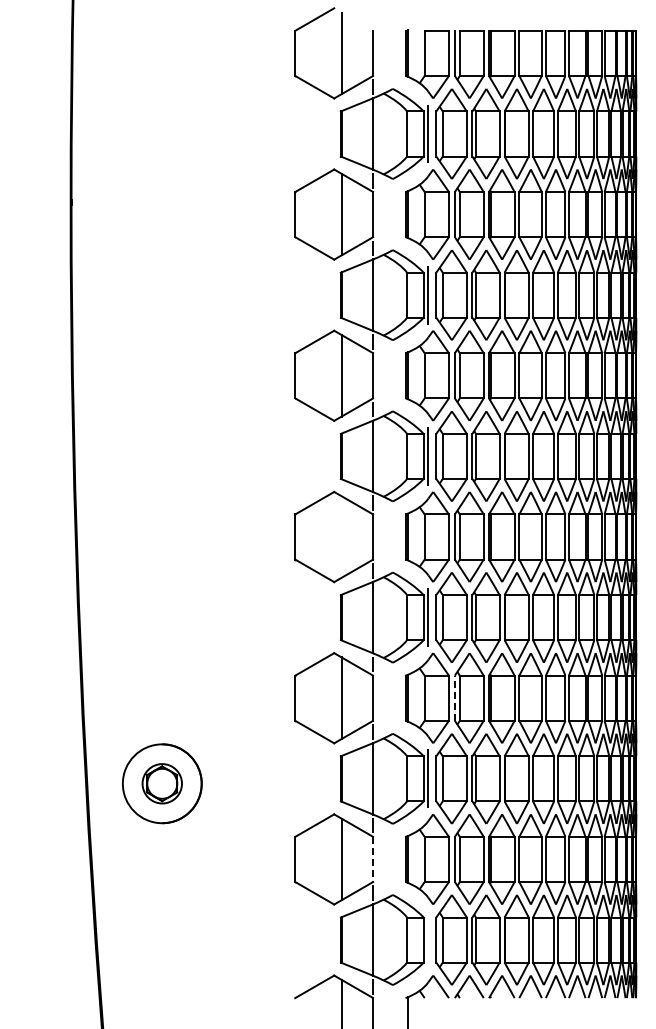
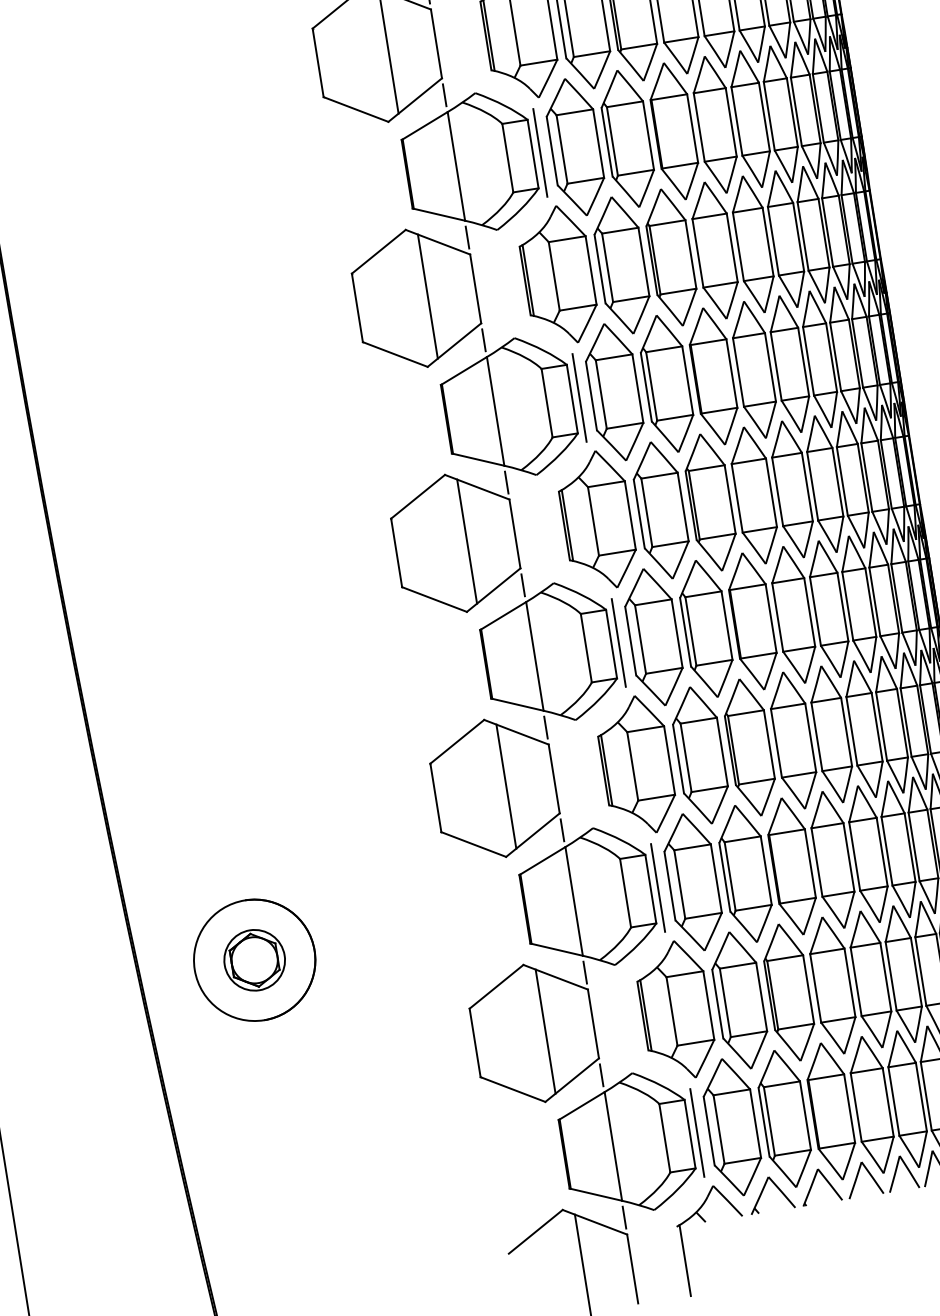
line: (341, 536) -> (466, 540), added
line: (454, 698) -> (678, 759), dashed -> solid
line: (373, 859) -> (594, 1023), dashed -> solid
line: (428, 939) -> (697, 1132), added

